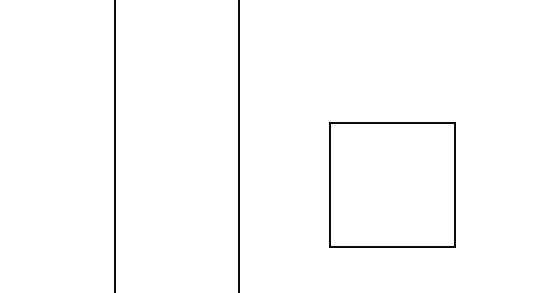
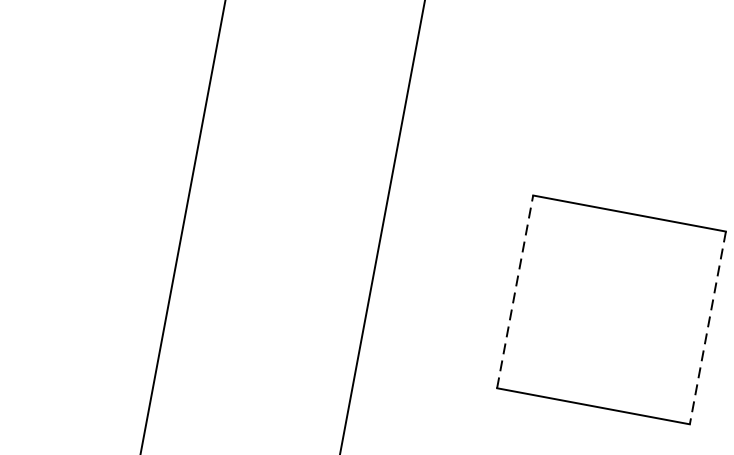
line: (329, 184) -> (514, 291), solid -> dashed
line: (454, 185) -> (707, 328), solid -> dashed

